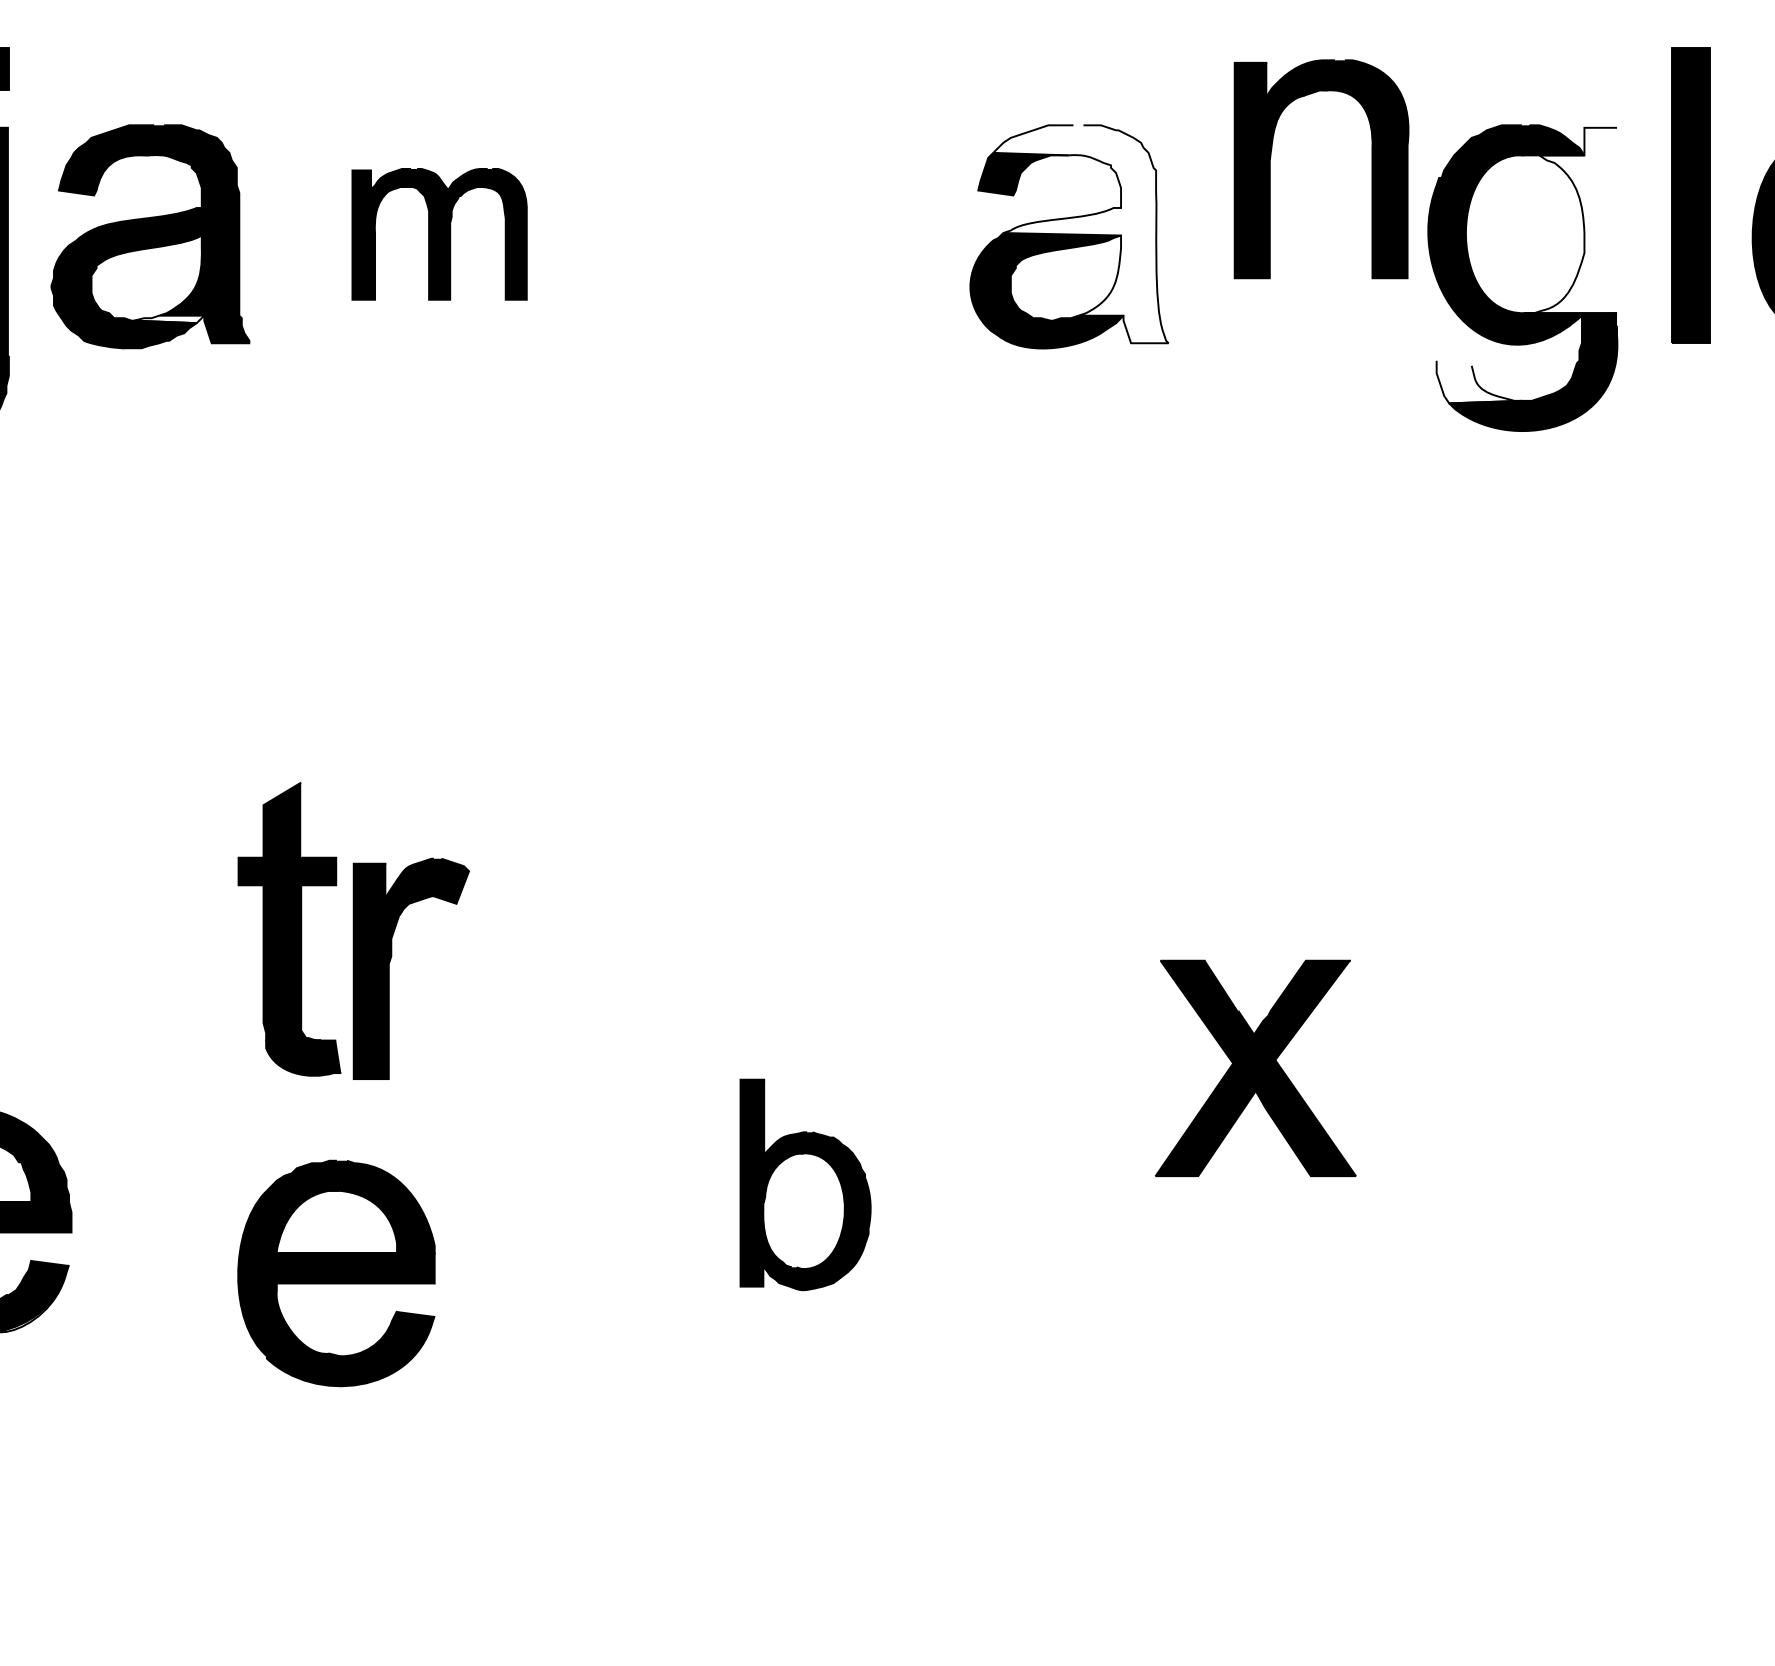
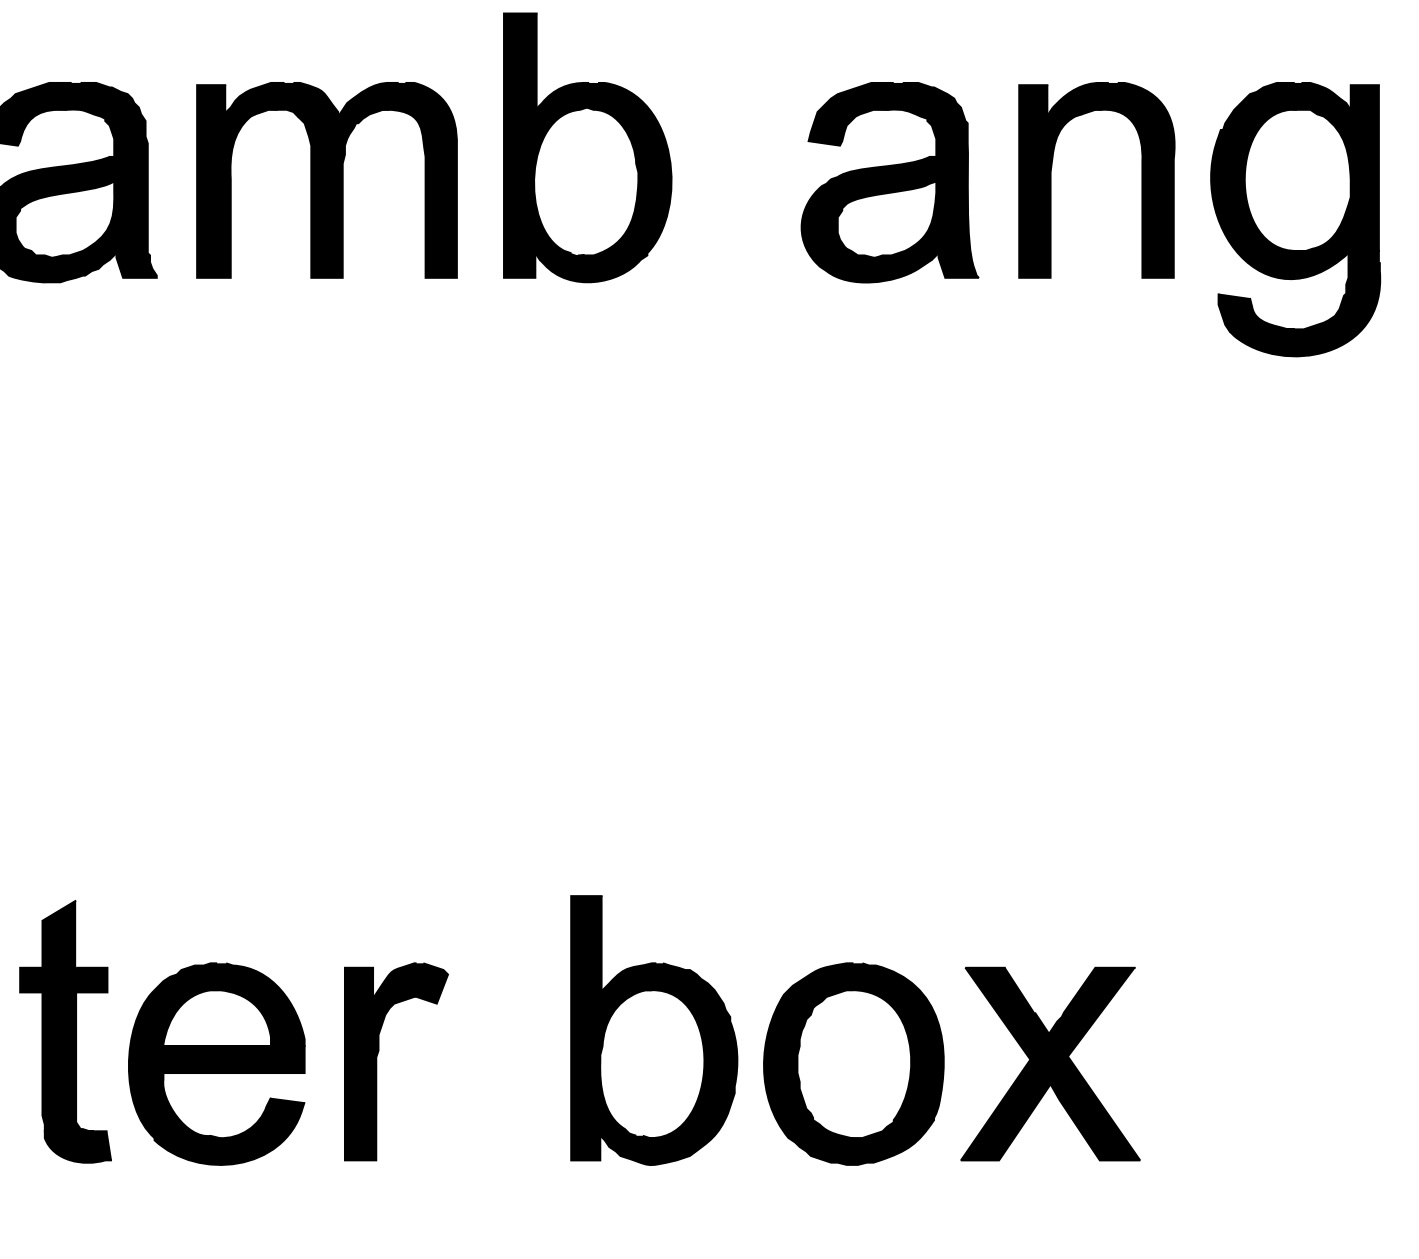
part: (1371, 169) -> (1141, 180), moved
part: (730, 197) -> (587, 147), added
fill: (1570, 220) -> (1338, 168), added
part: (439, 234) -> (326, 180), size x1.67
fill: (1080, 234) -> (900, 180), added
fill: (169, 319) -> (85, 256), added
fill: (1478, 381) -> (1255, 312), added
part: (289, 929) -> (65, 1031), moved
part: (390, 962) -> (377, 1056), moved
part: (1255, 1068) -> (1050, 1064), moved
part: (805, 1184) -> (654, 1030), size x1.43
part: (1028, 1222) -> (853, 1064), added
part: (336, 1273) -> (216, 1064), moved

